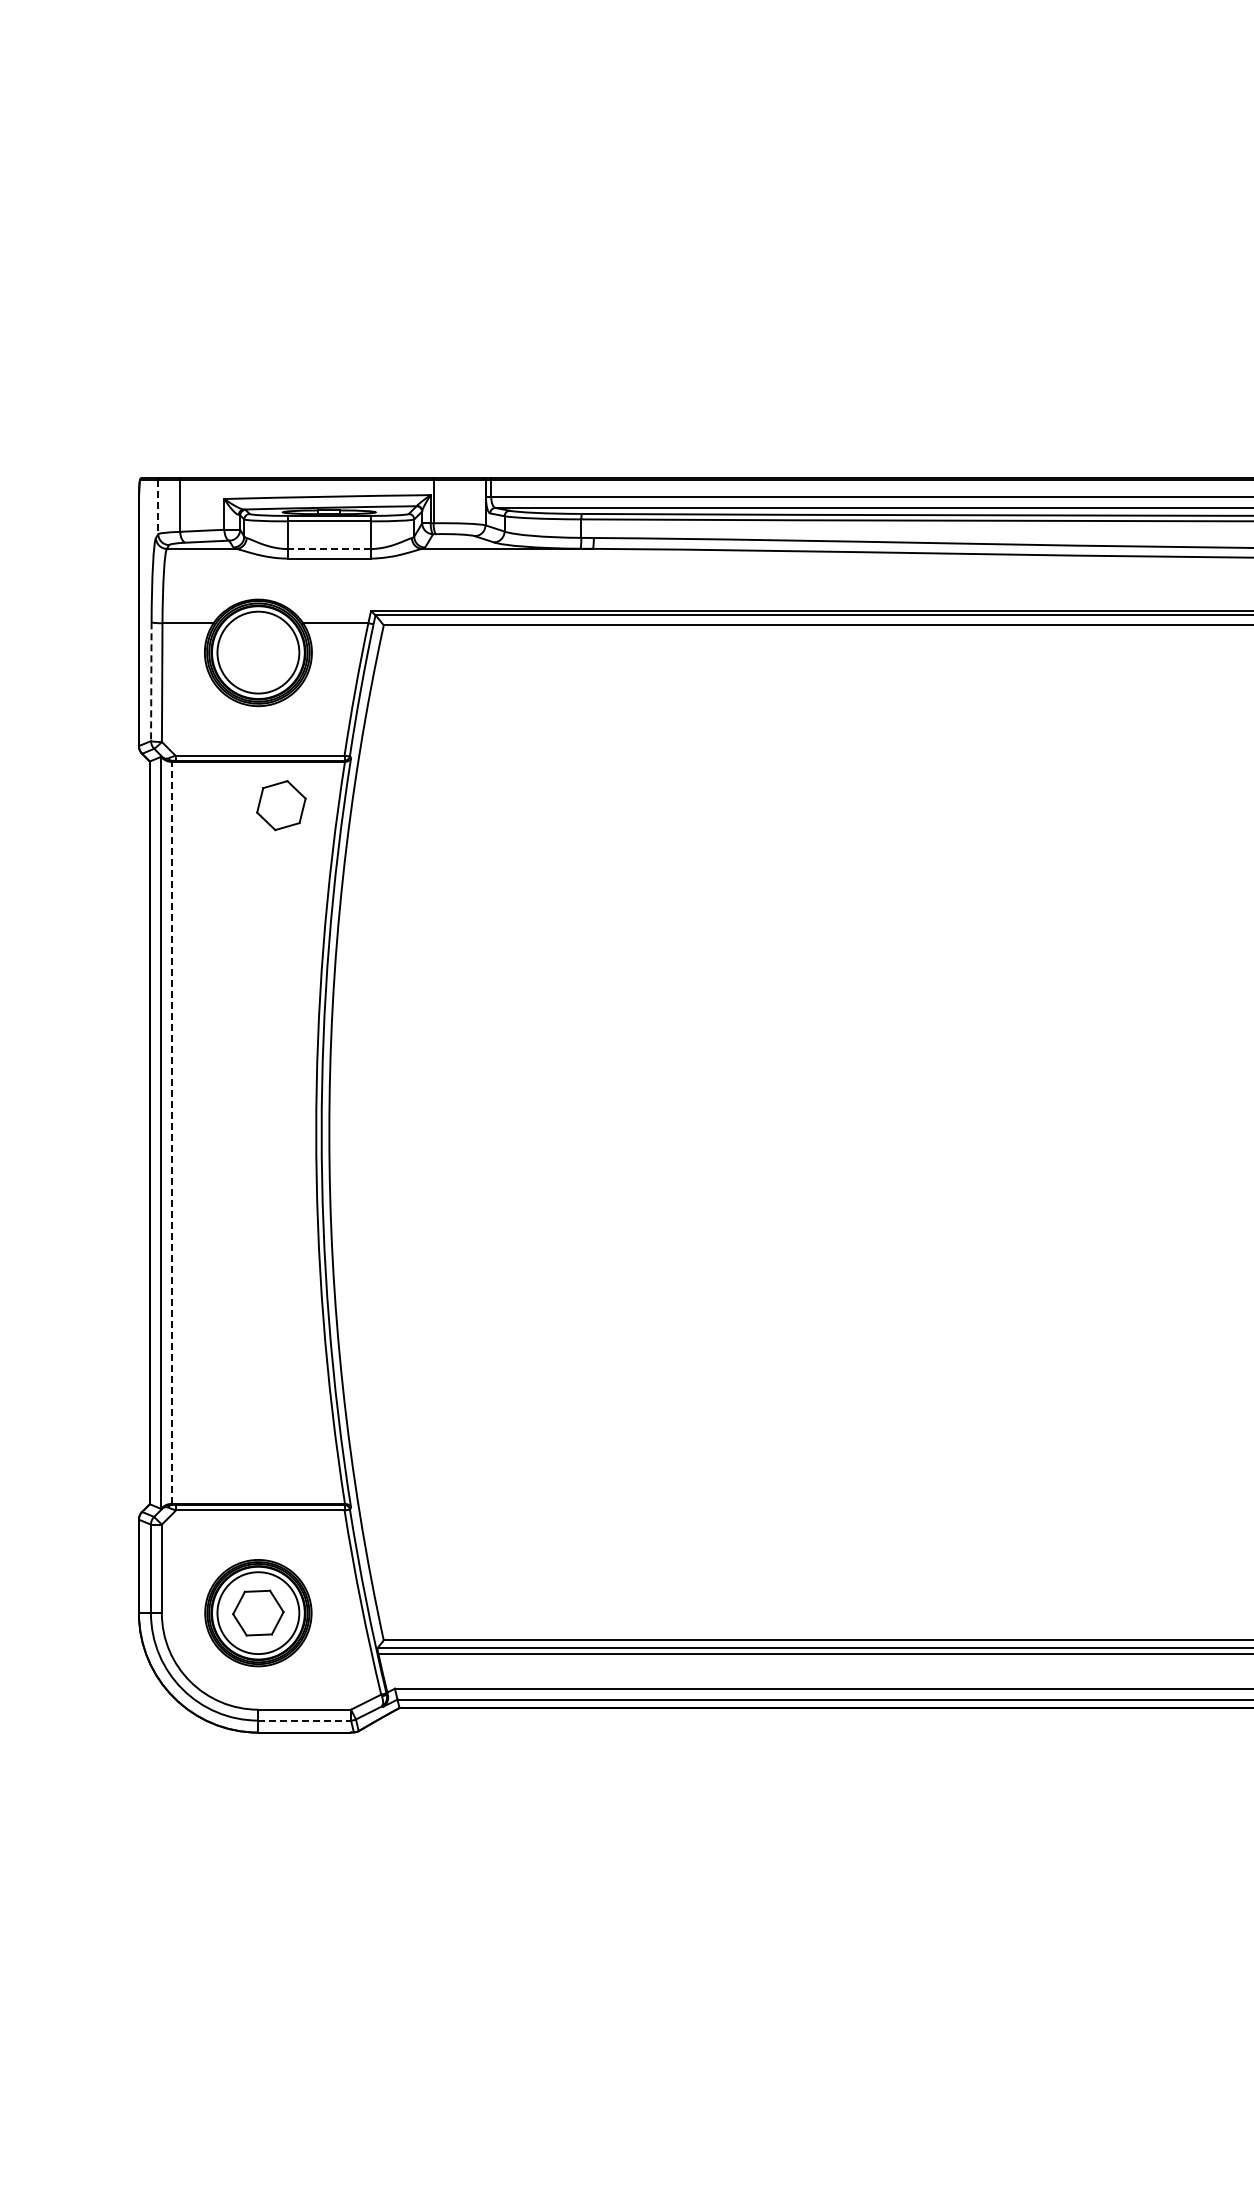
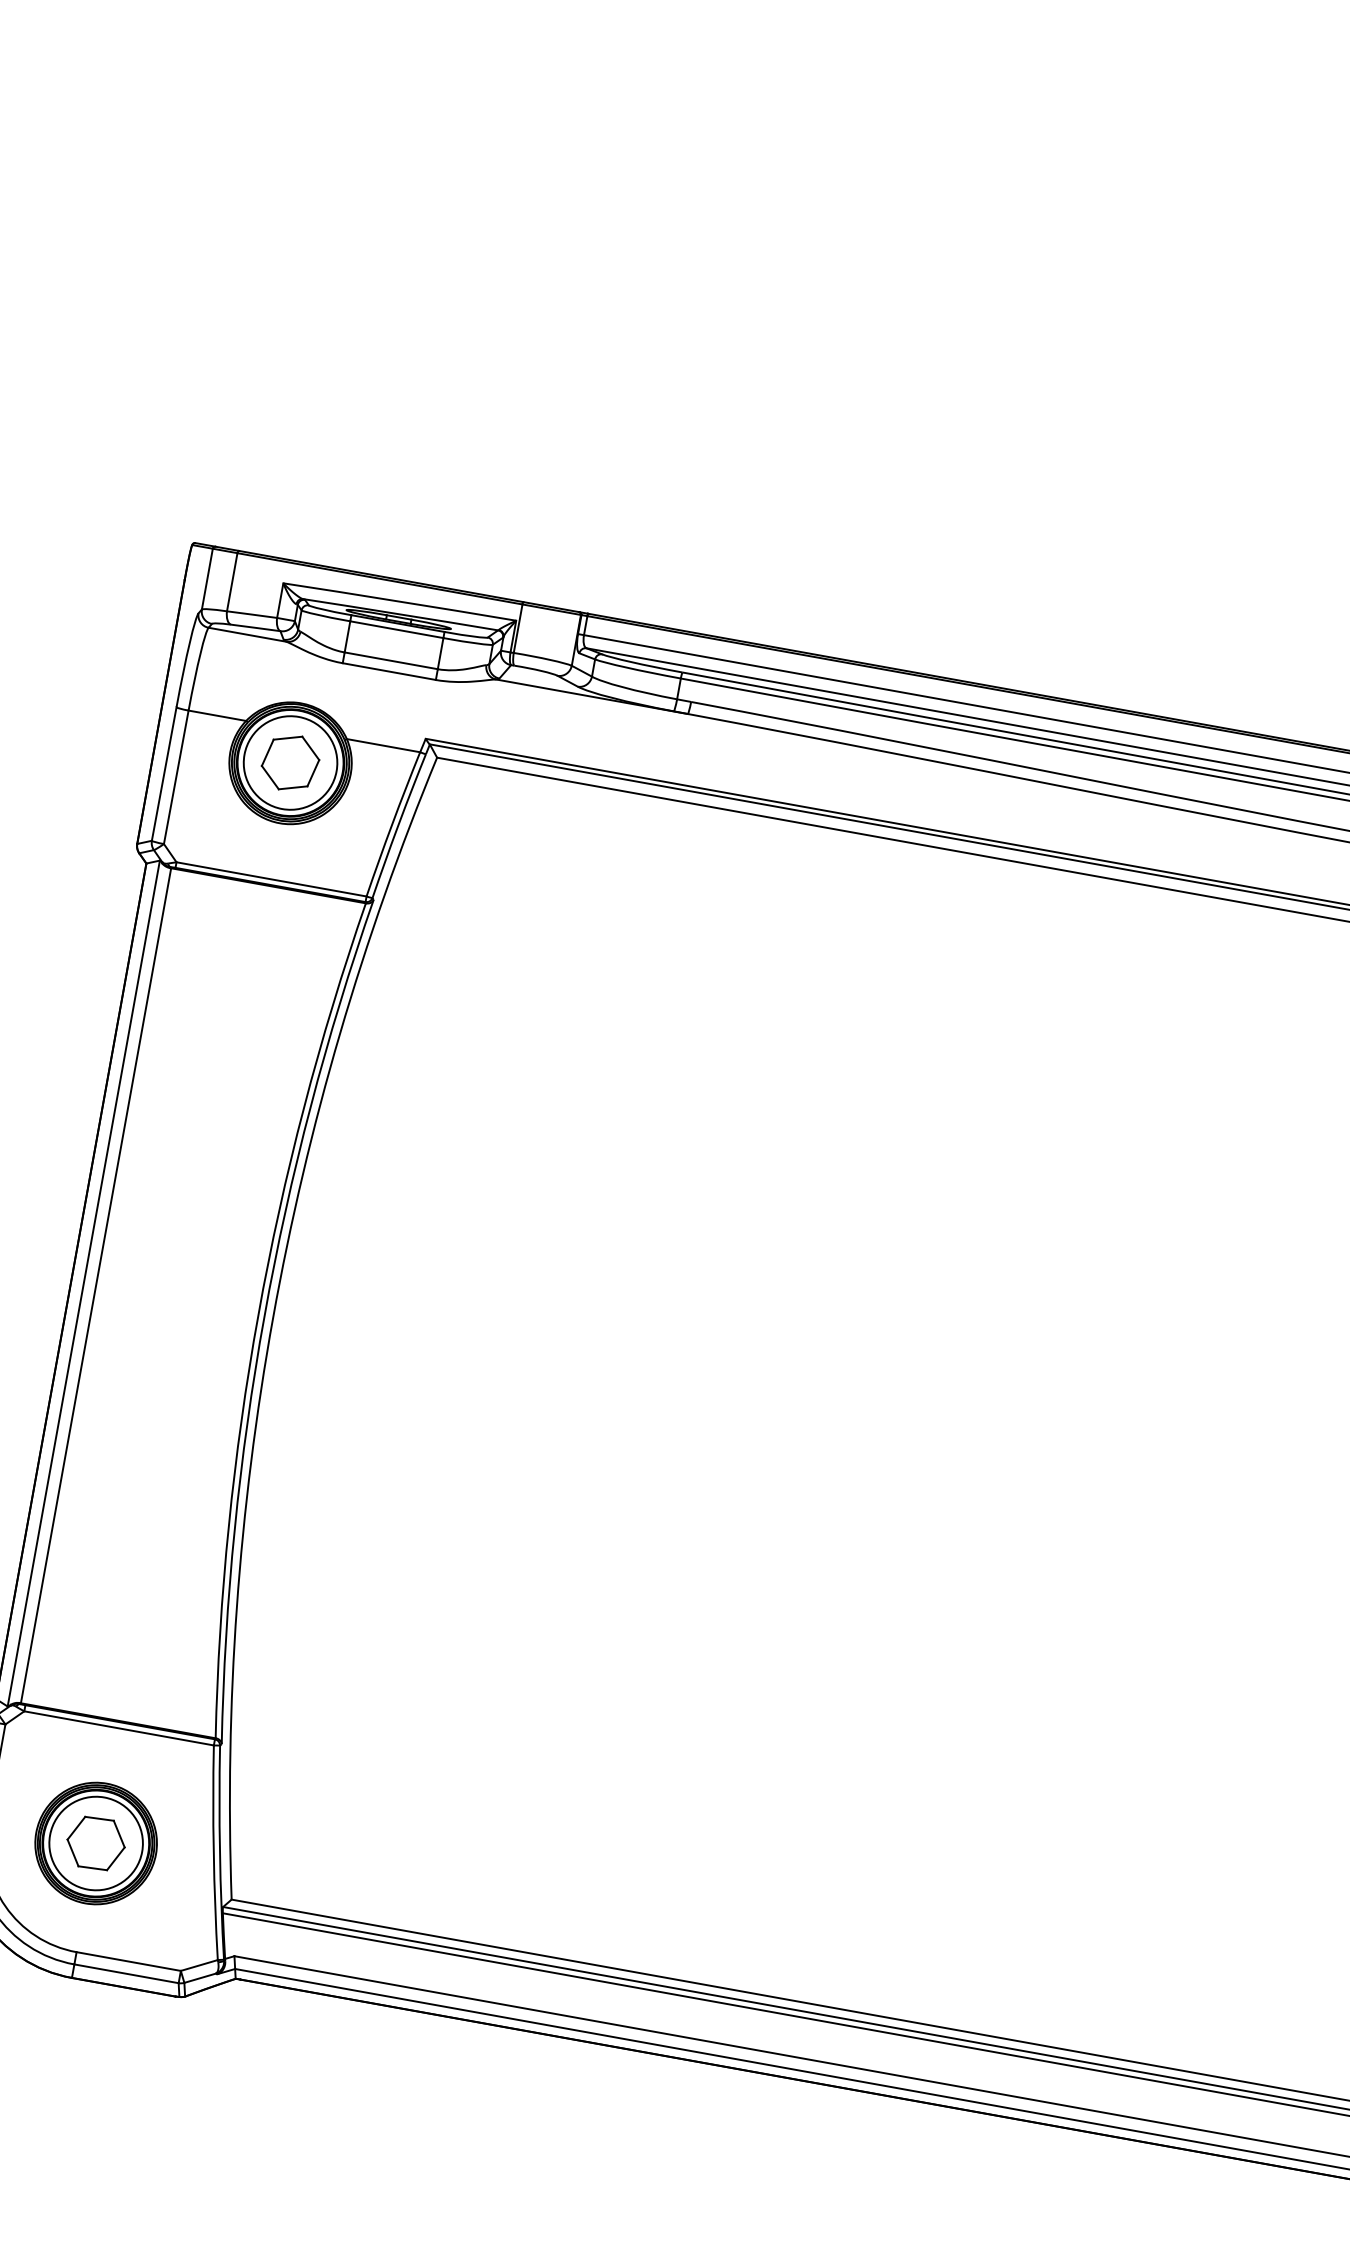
line: (158, 507) -> (207, 579), dashed -> solid
line: (328, 549) -> (390, 661), dashed -> solid
line: (151, 682) -> (164, 774), dashed -> solid
part: (281, 805) -> (290, 762), moved
line: (171, 1132) -> (95, 1285), dashed -> solid
line: (305, 1720) -> (127, 1973), dashed -> solid

